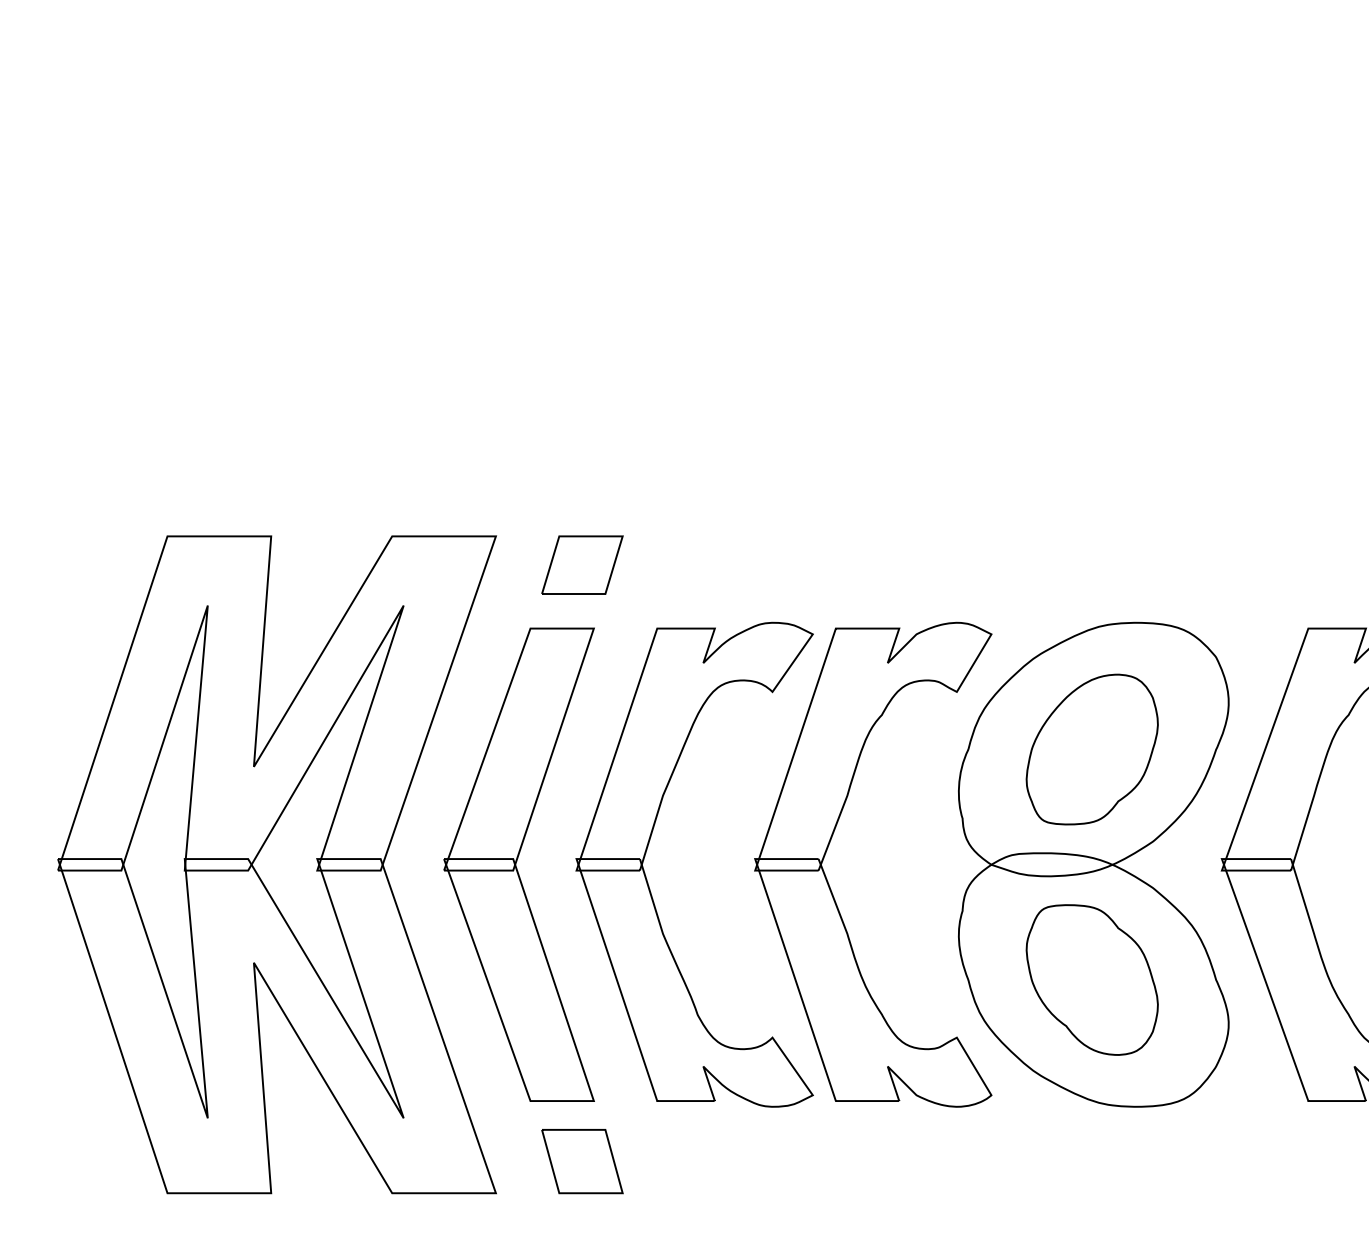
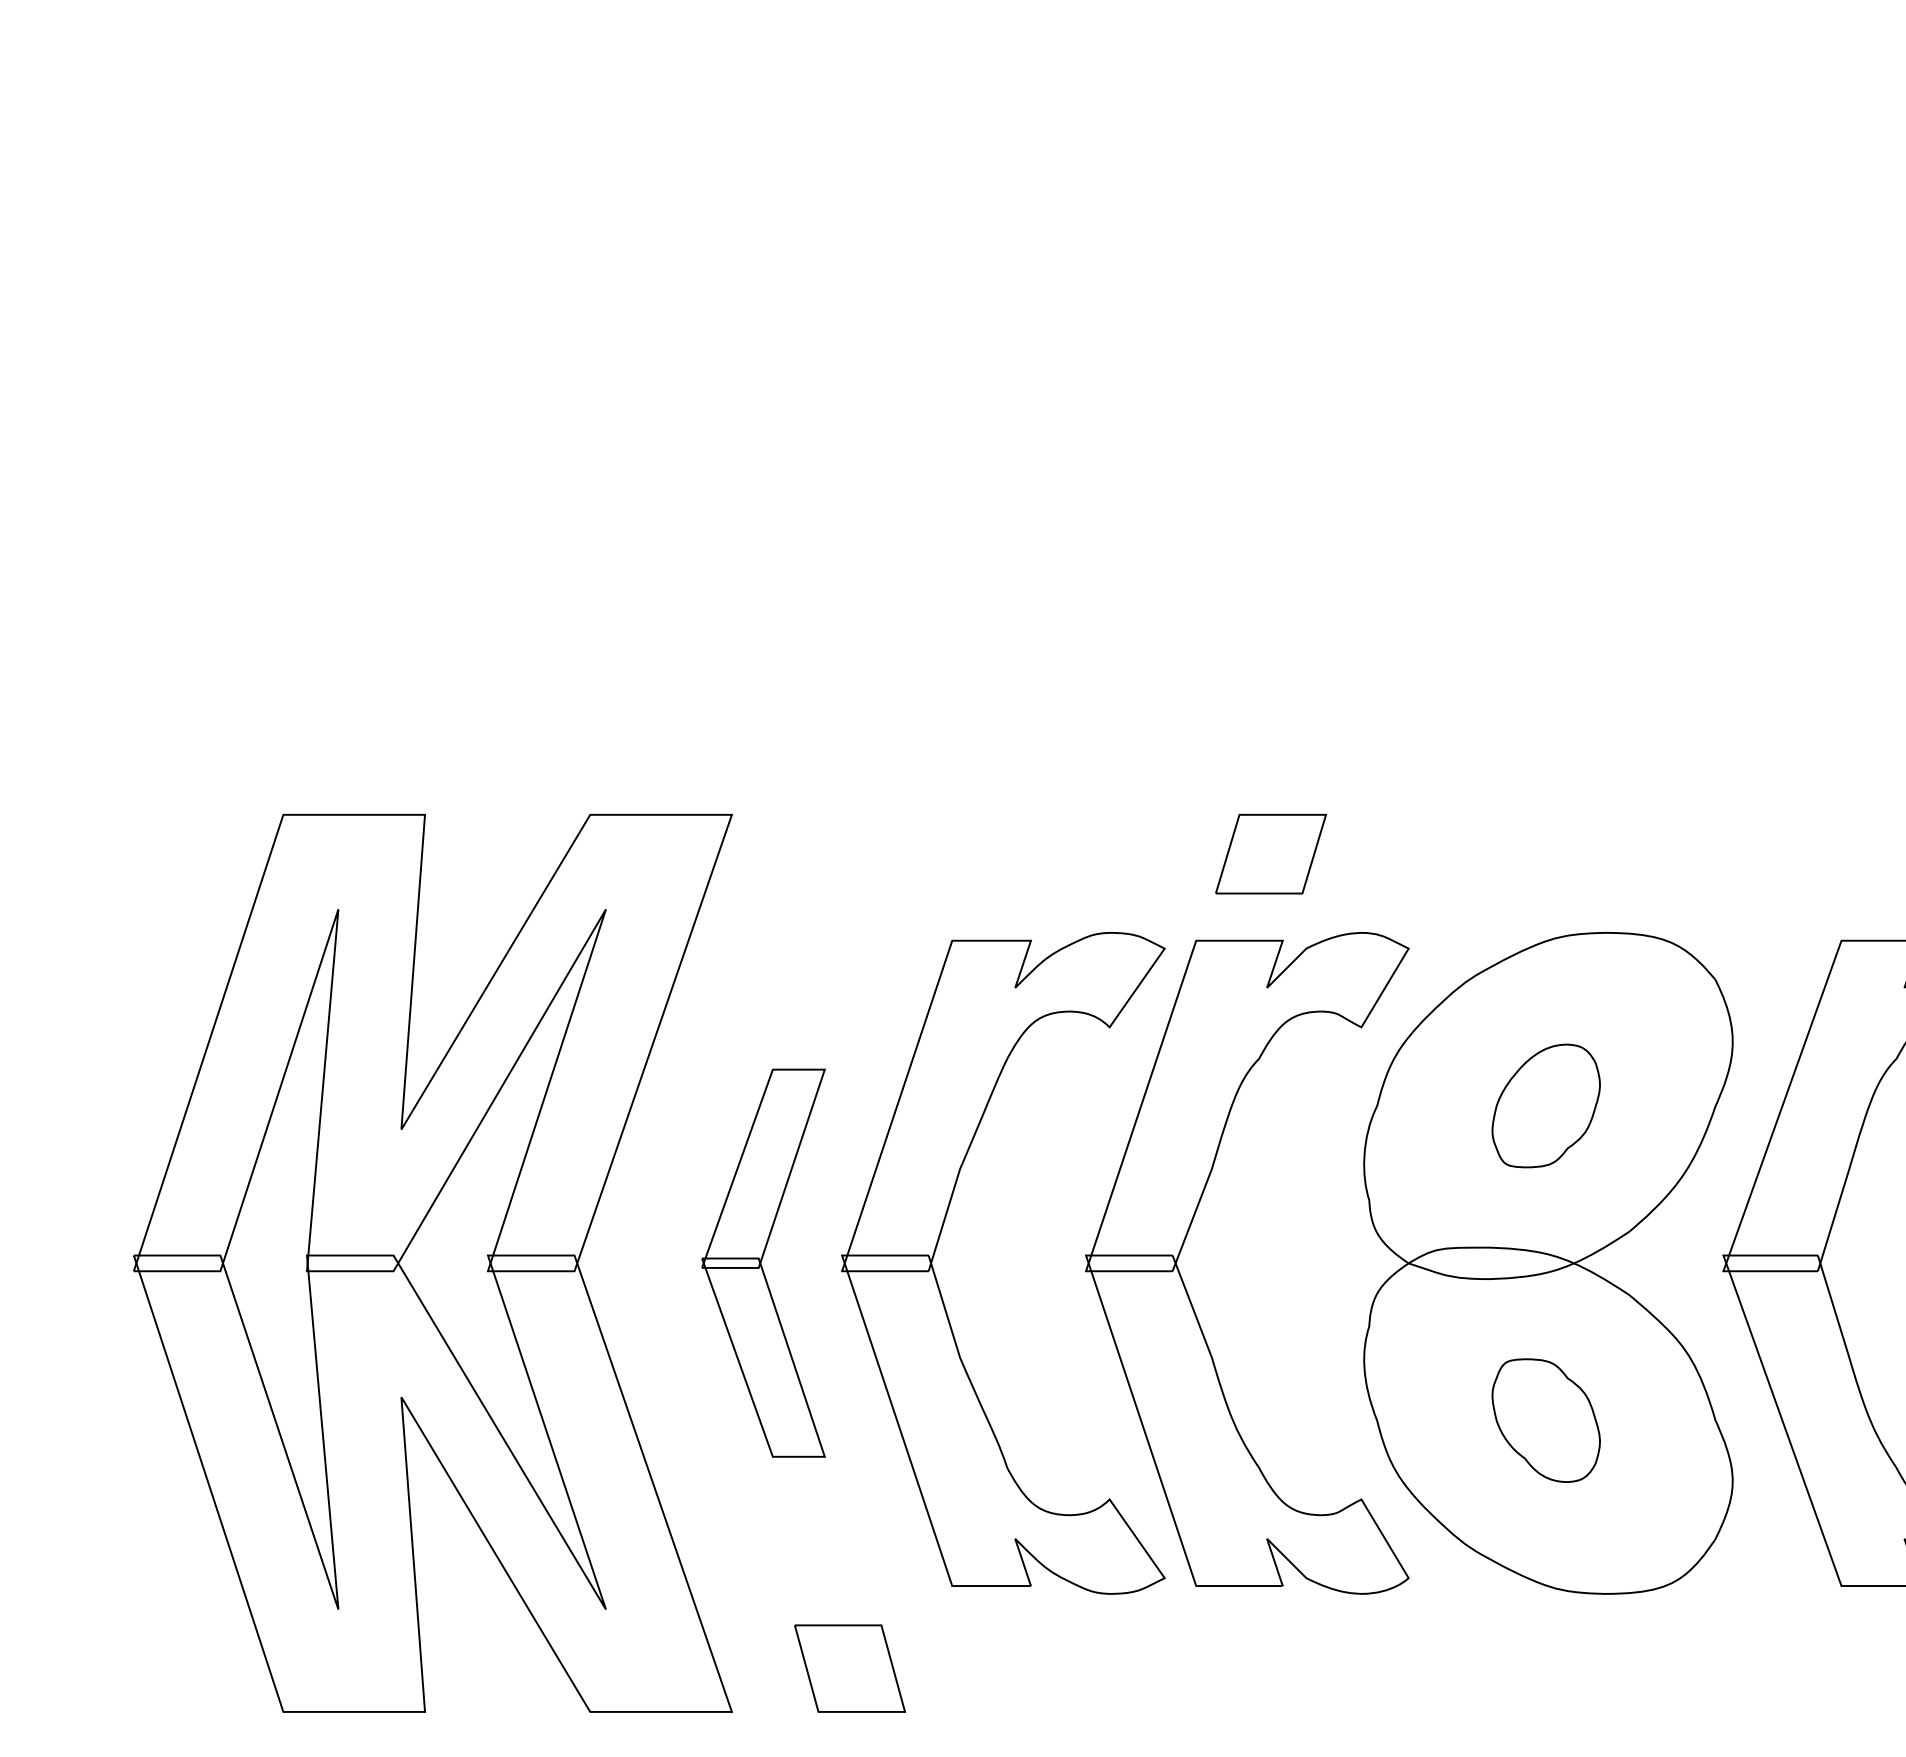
part: (582, 564) -> (1271, 853), moved
part: (1091, 749) -> (1545, 1105), size x0.6
part: (519, 864) -> (763, 1262), size x0.6
part: (1091, 979) -> (1545, 1420), size x0.6

